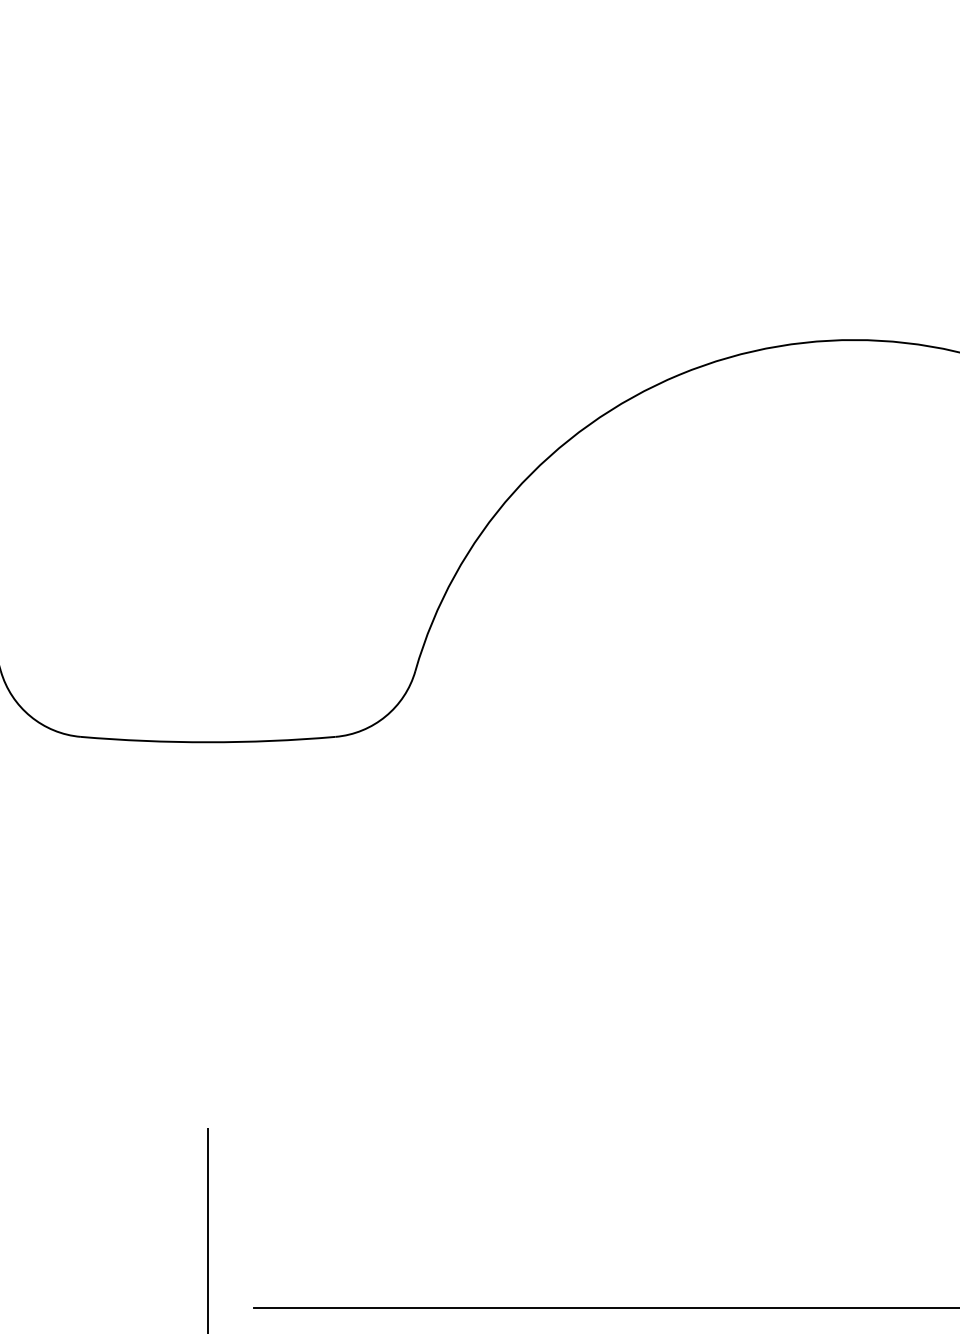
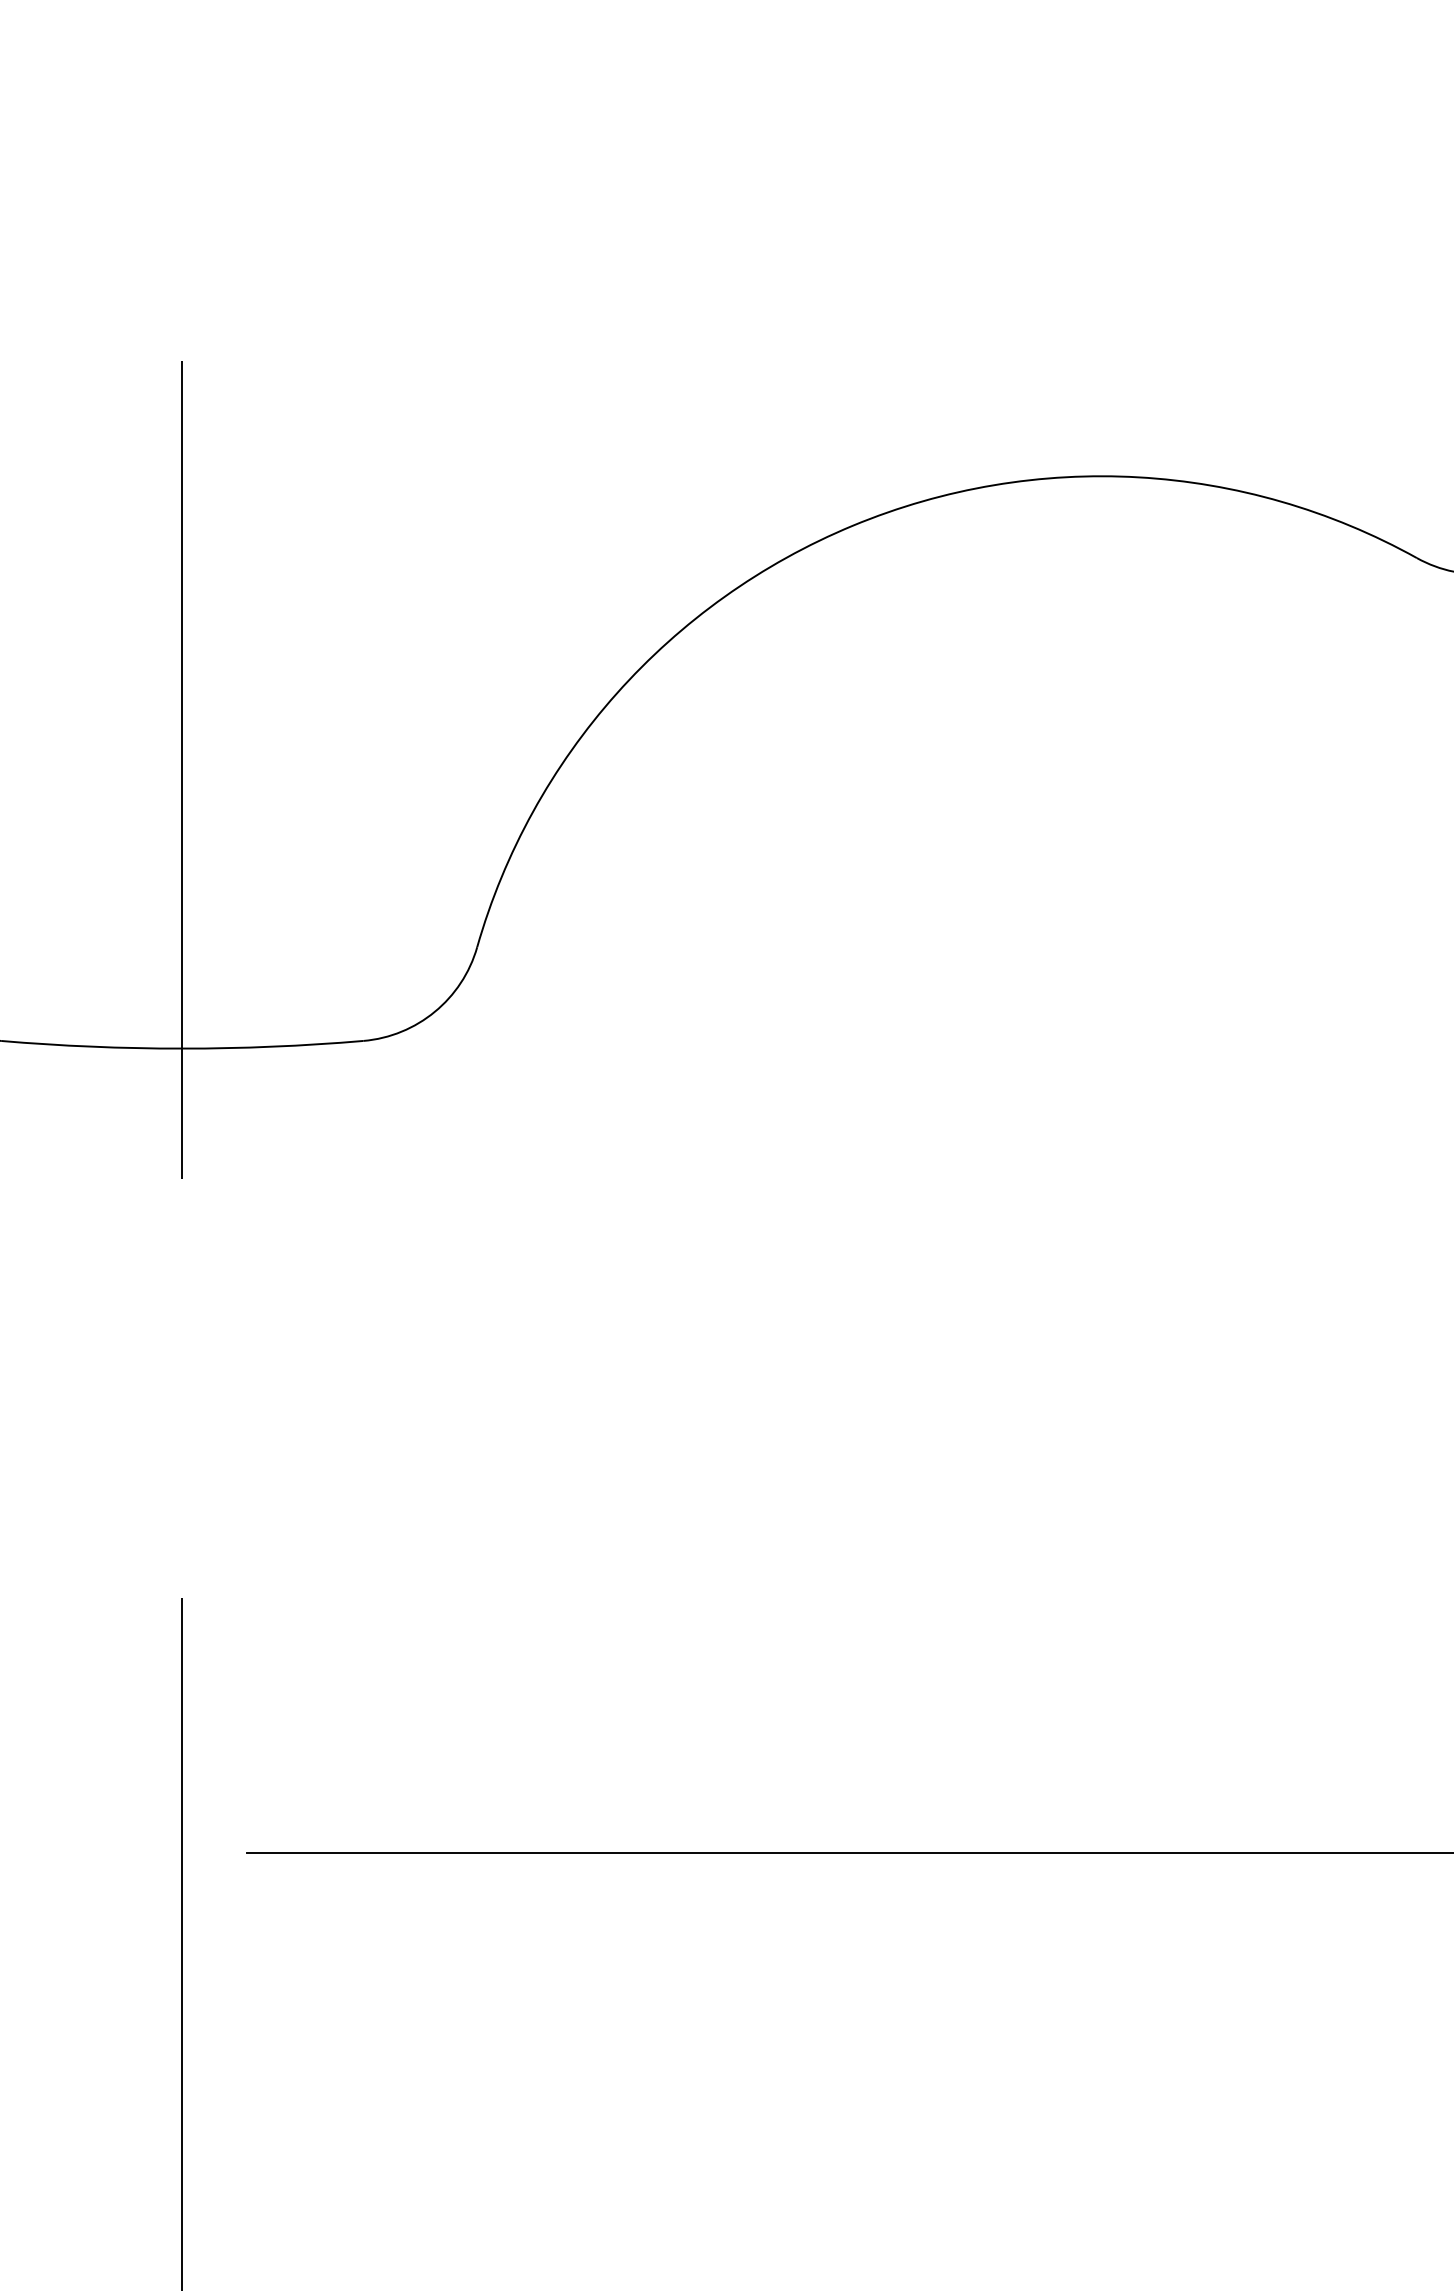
line: (208, 546) -> (182, 769), added

